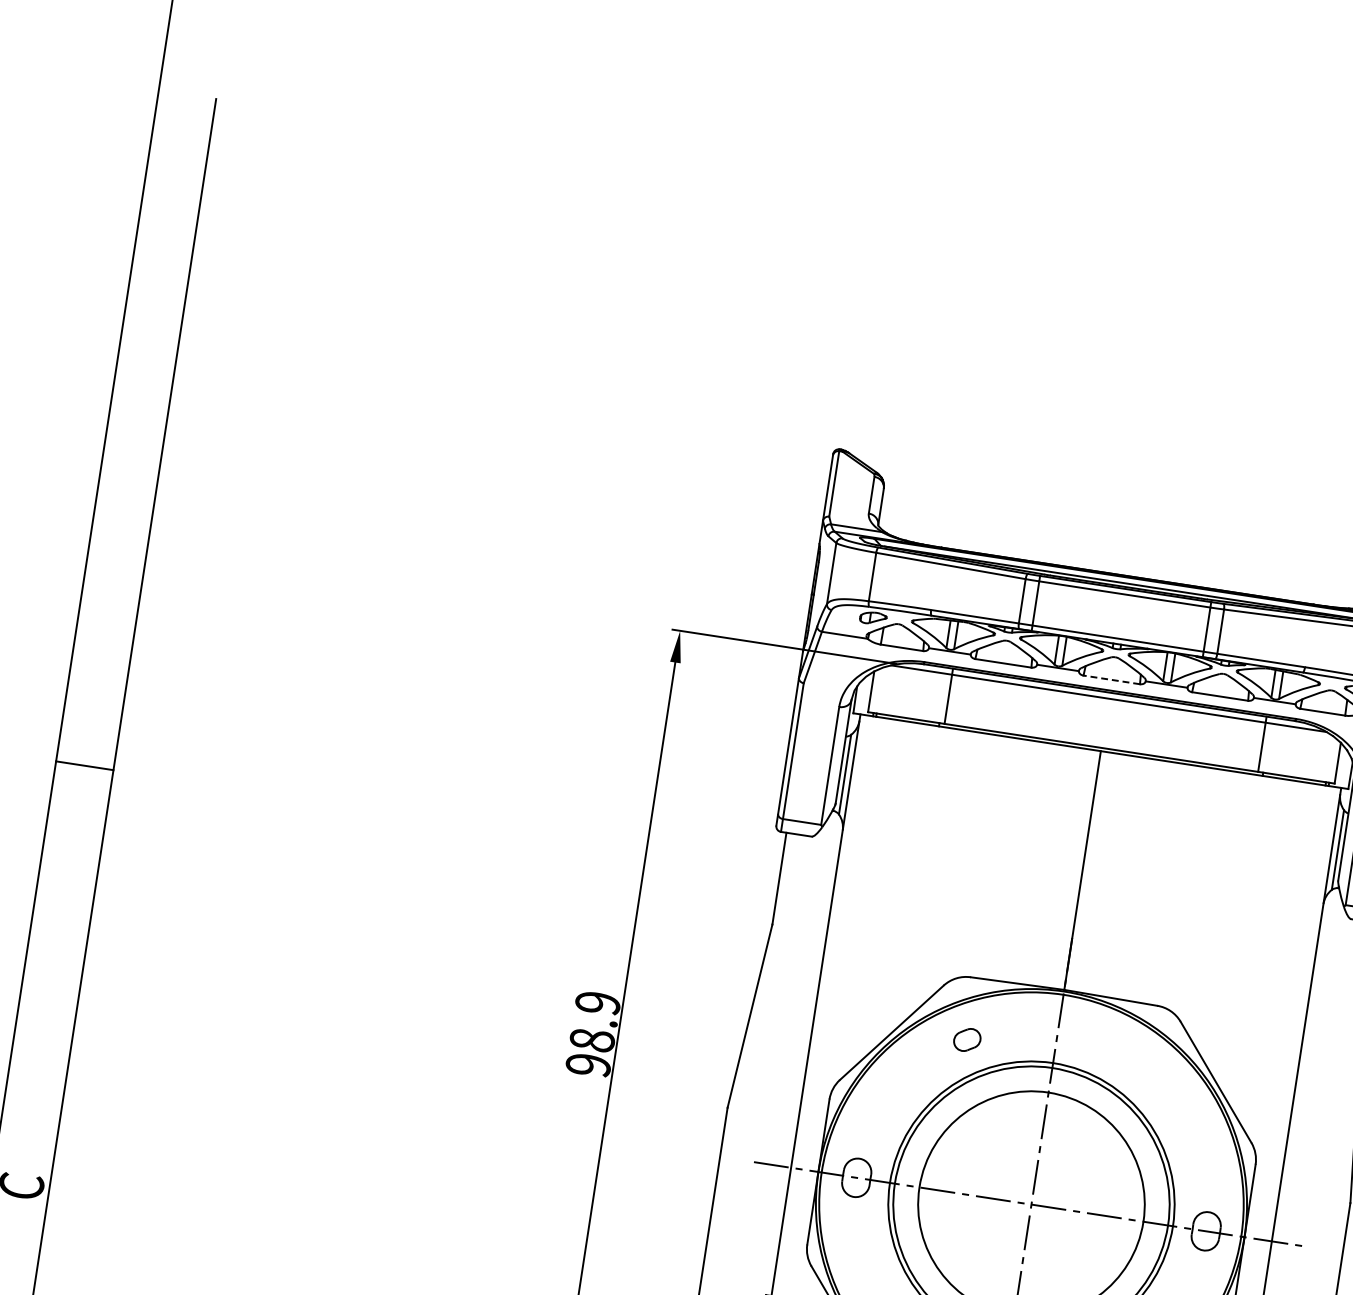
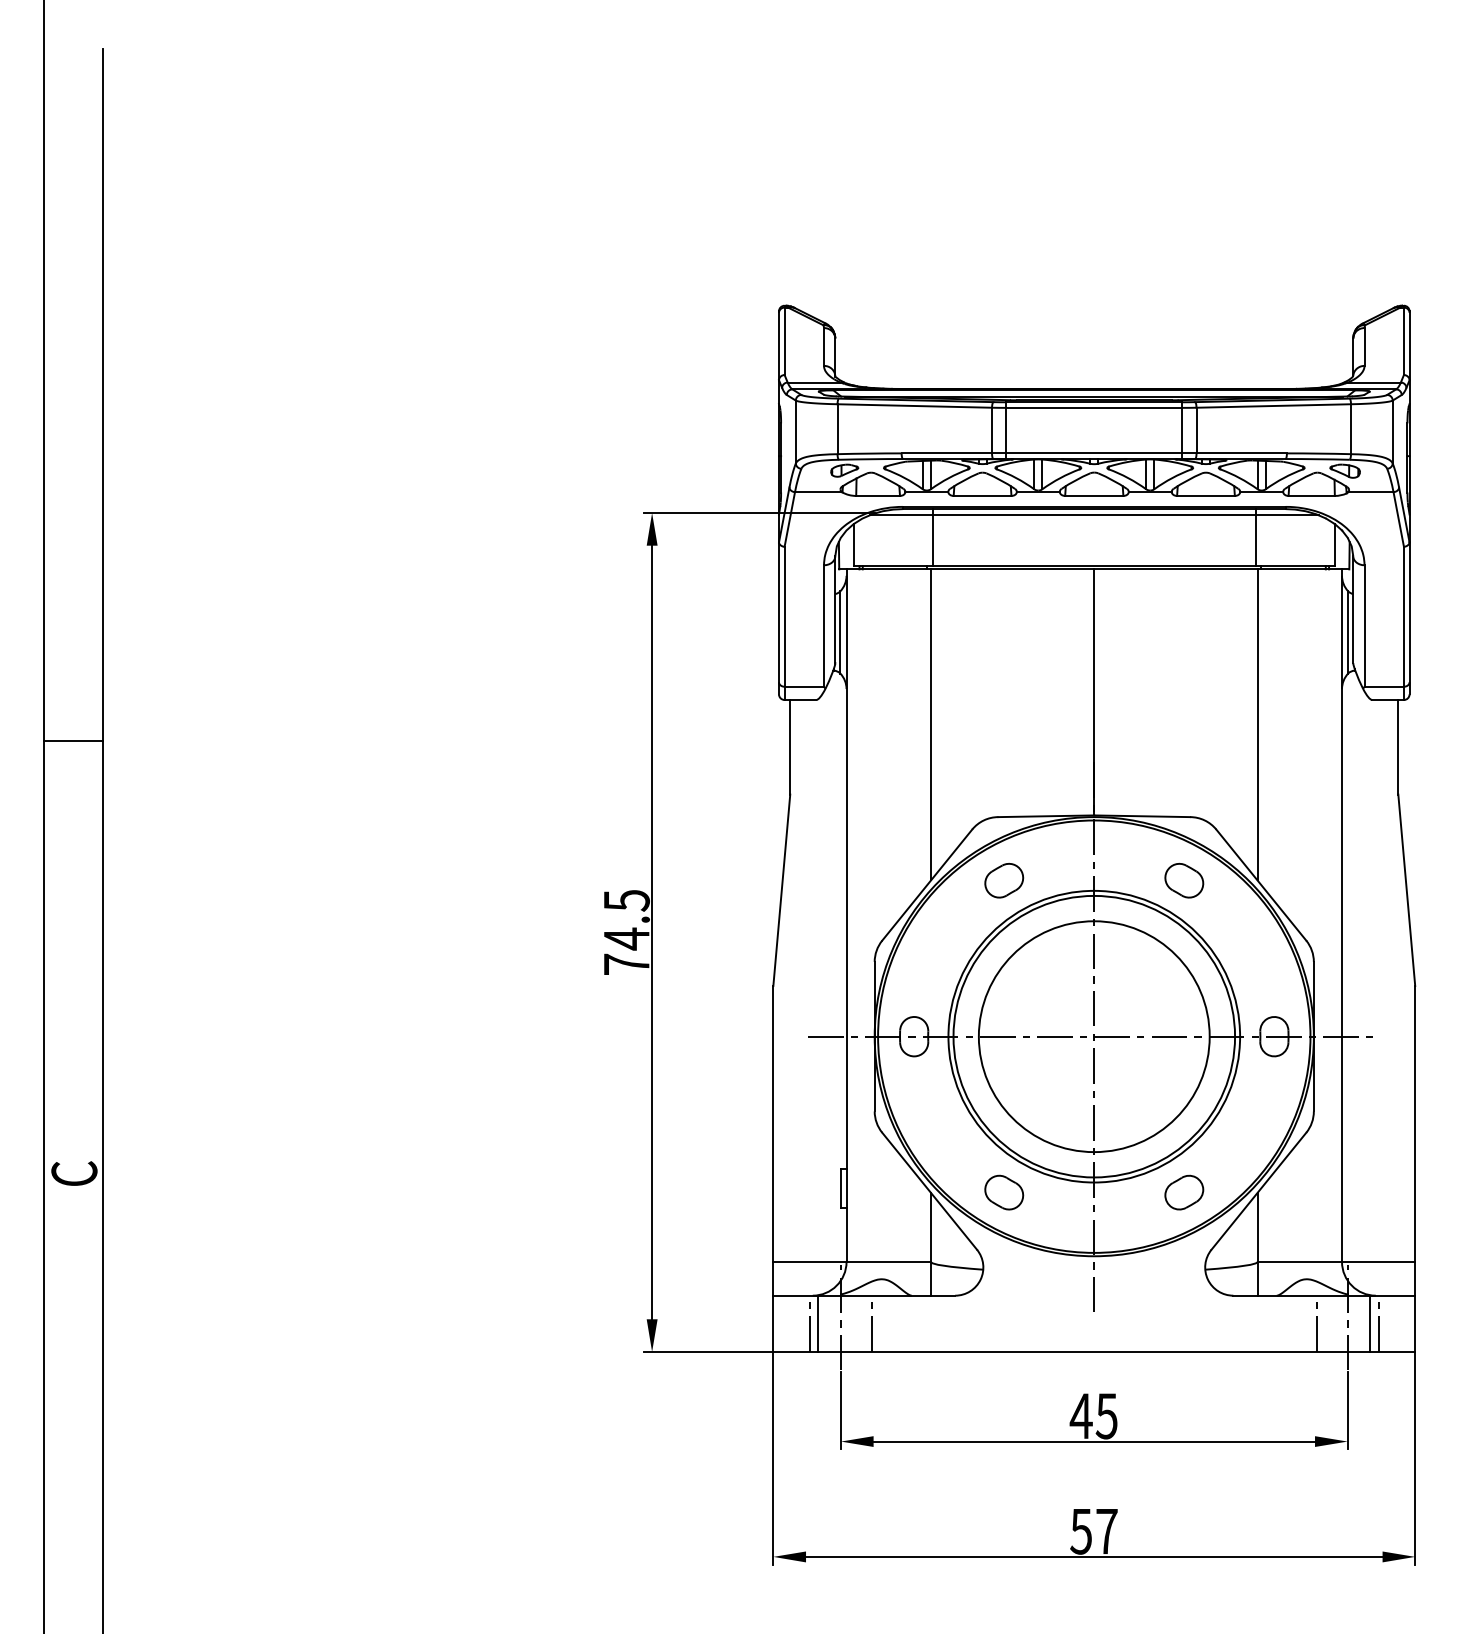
line: (1111, 679) -> (1093, 495), dashed -> solid
line: (919, 877) -> (931, 724), added
line: (1236, 925) -> (1257, 724), added
text: (593, 1034) -> (626, 932), 98.9 -> 74.5
part: (967, 1039) -> (1004, 880), size x1.43
part: (1142, 1066) -> (1184, 880), added

